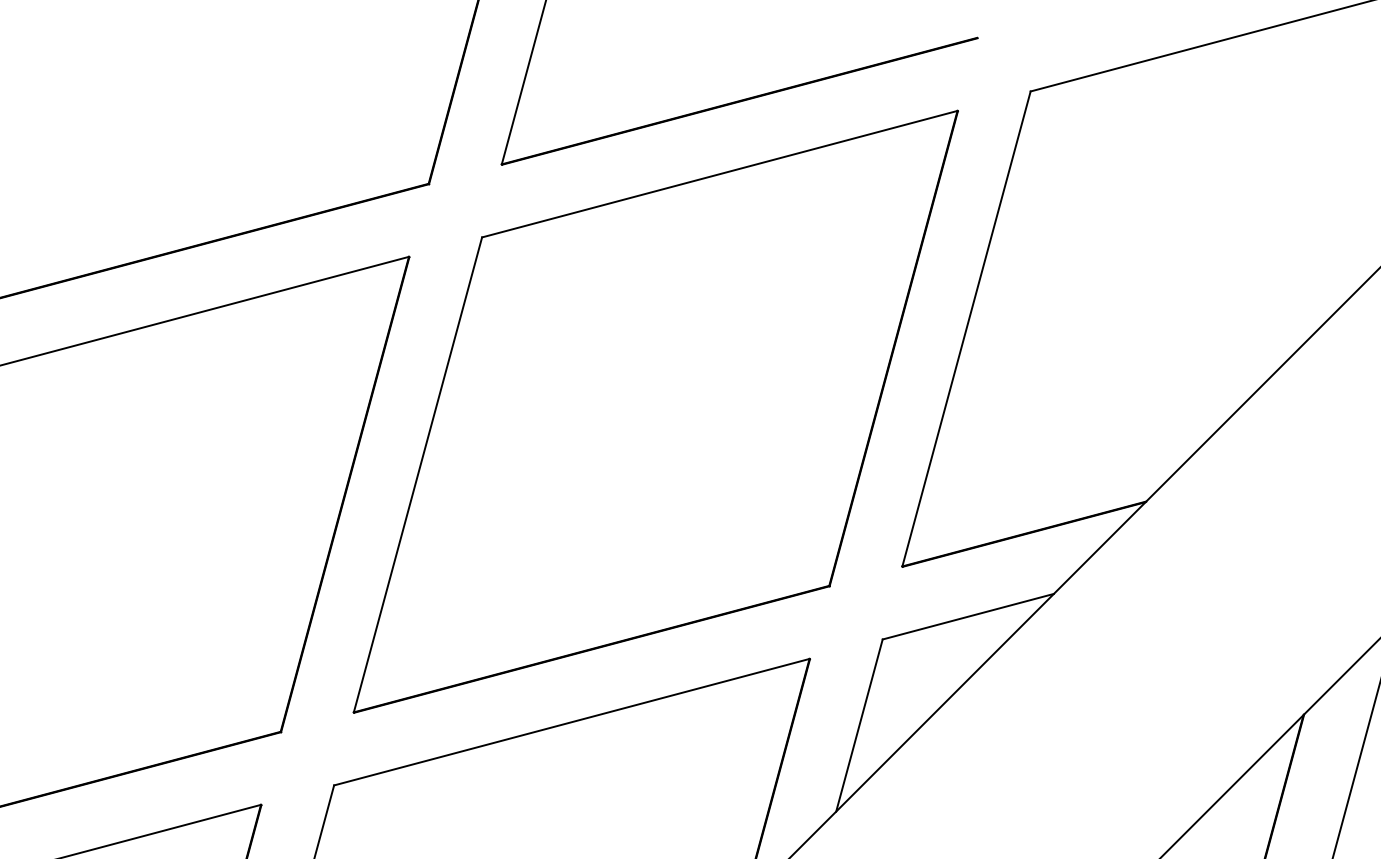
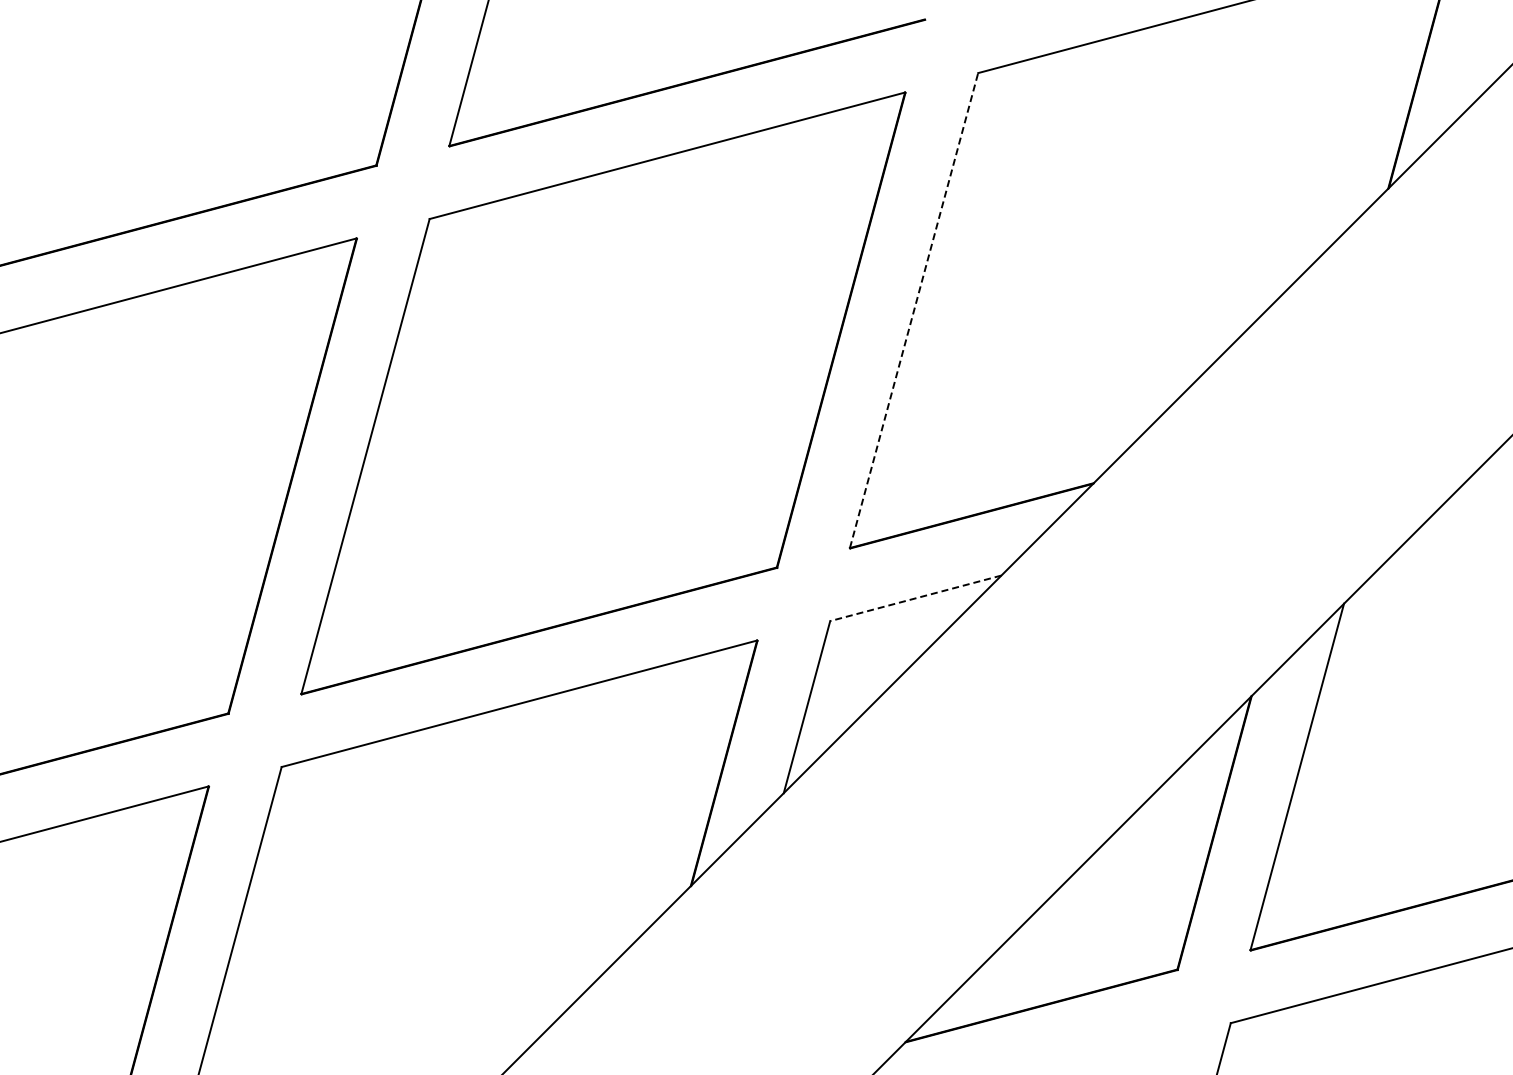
line: (966, 328) -> (914, 310), solid -> dashed
line: (967, 616) -> (915, 598), solid -> dashed

